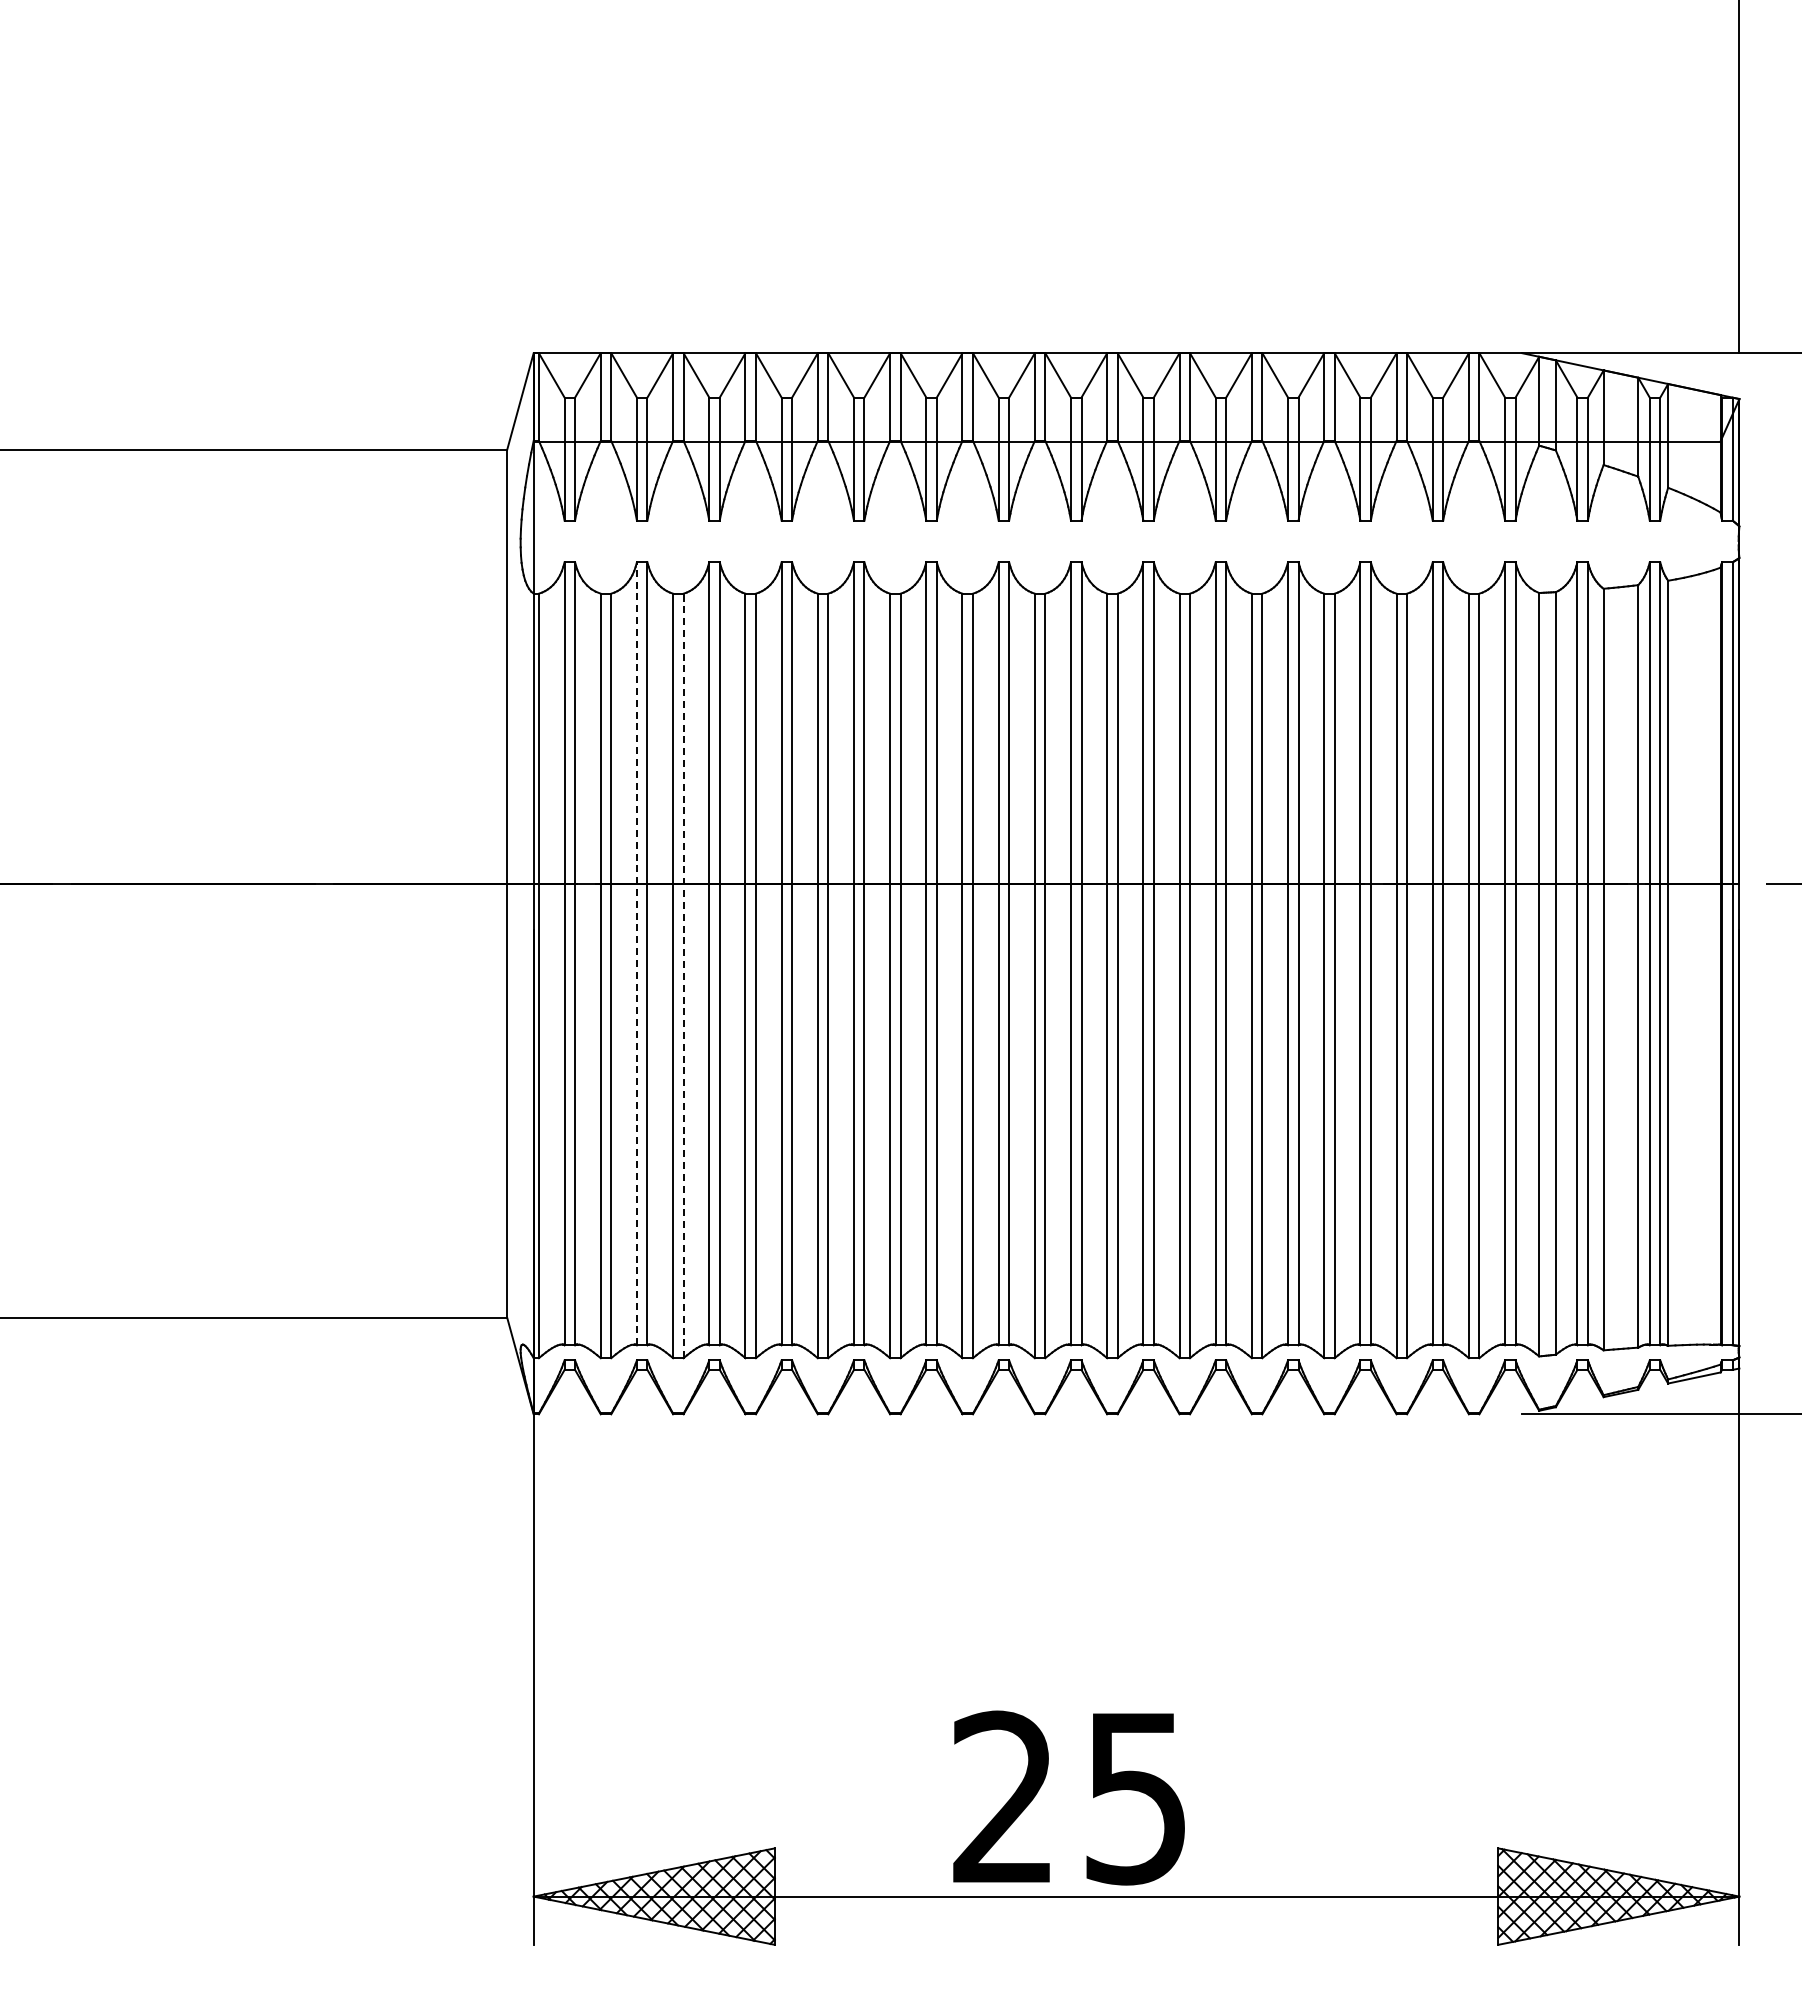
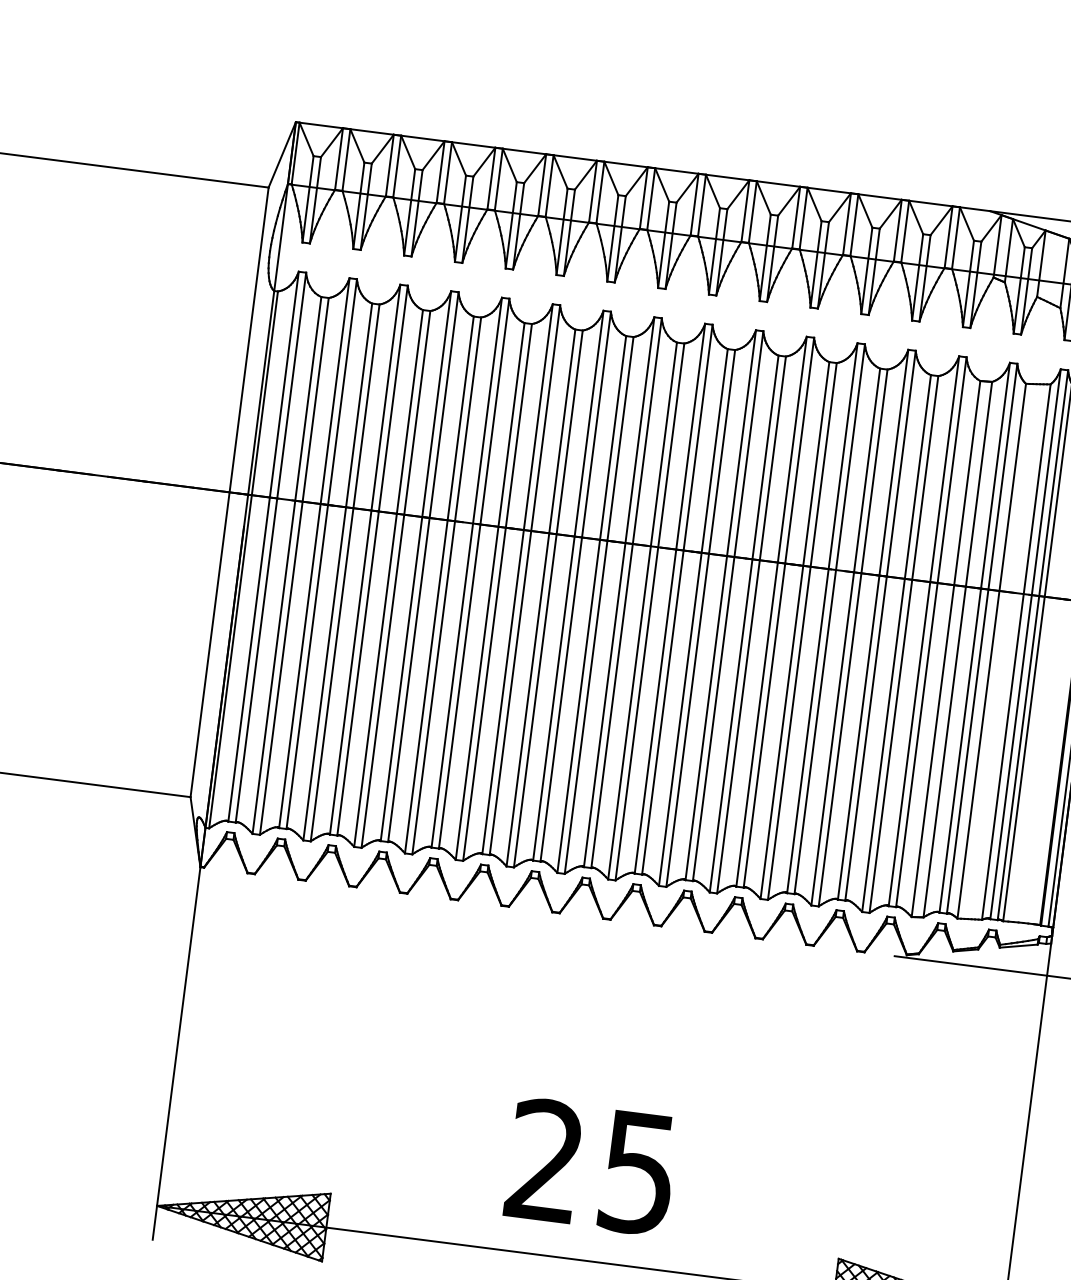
line: (636, 953) -> (314, 552), dashed -> solid
line: (683, 975) -> (345, 572), dashed -> solid
text: (1068, 1797) -> (590, 1166), moved

